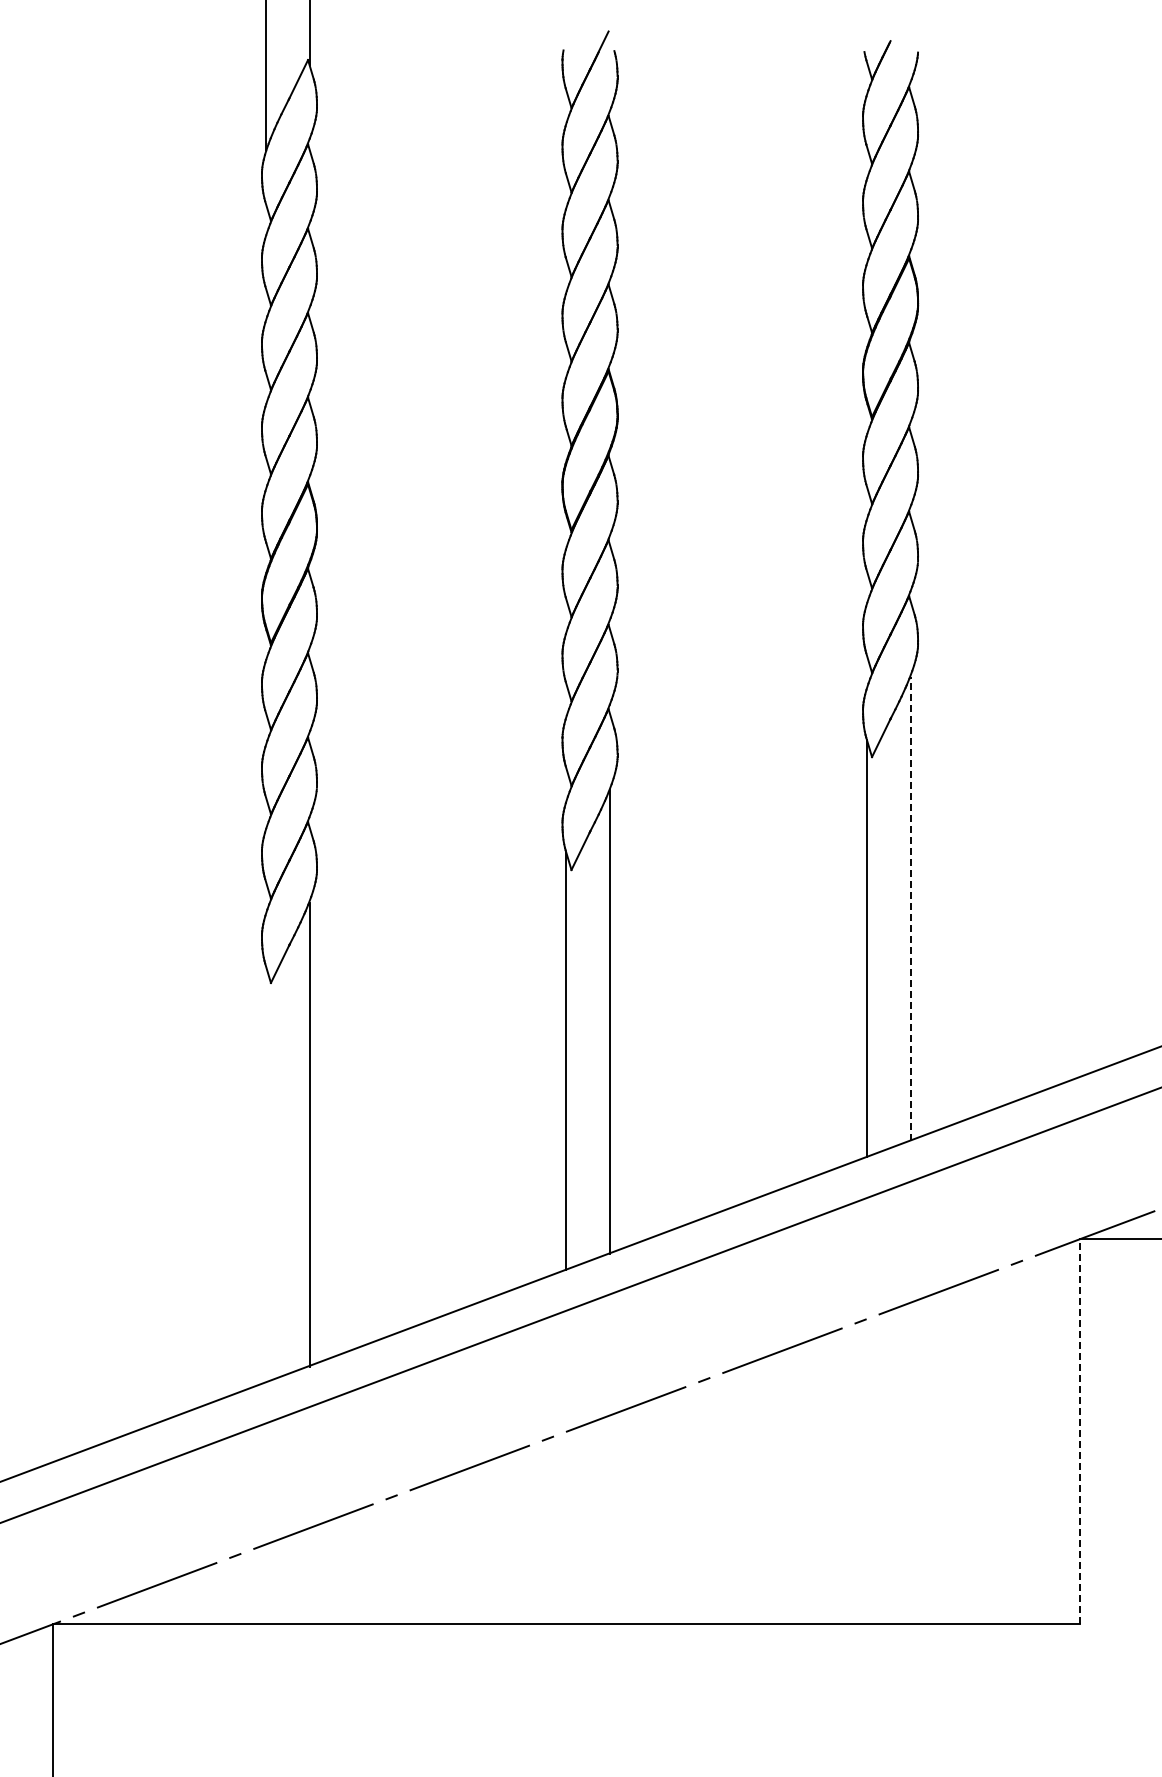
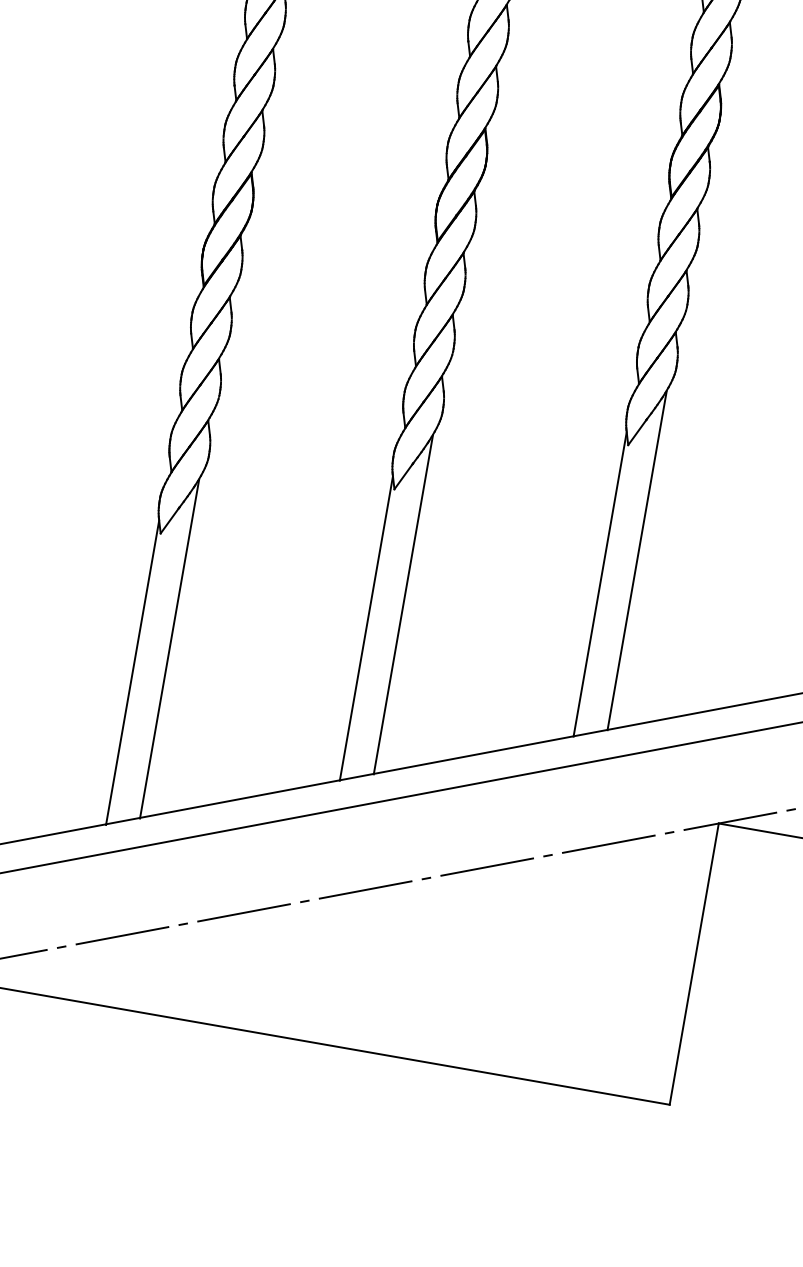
line: (910, 908) -> (637, 560), dashed -> solid
line: (265, 1174) -> (132, 672), added
line: (1080, 1431) -> (694, 963), dashed -> solid

